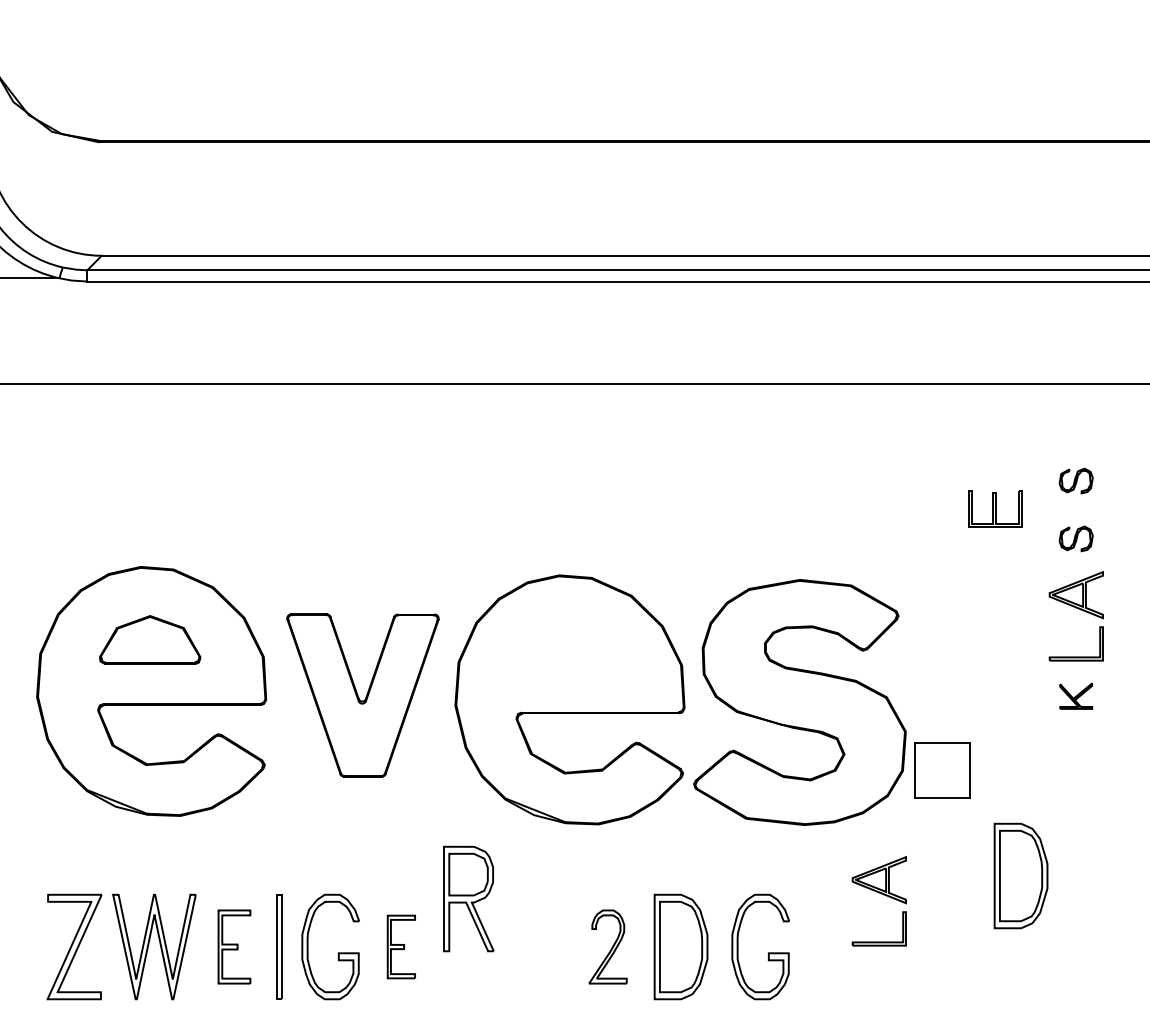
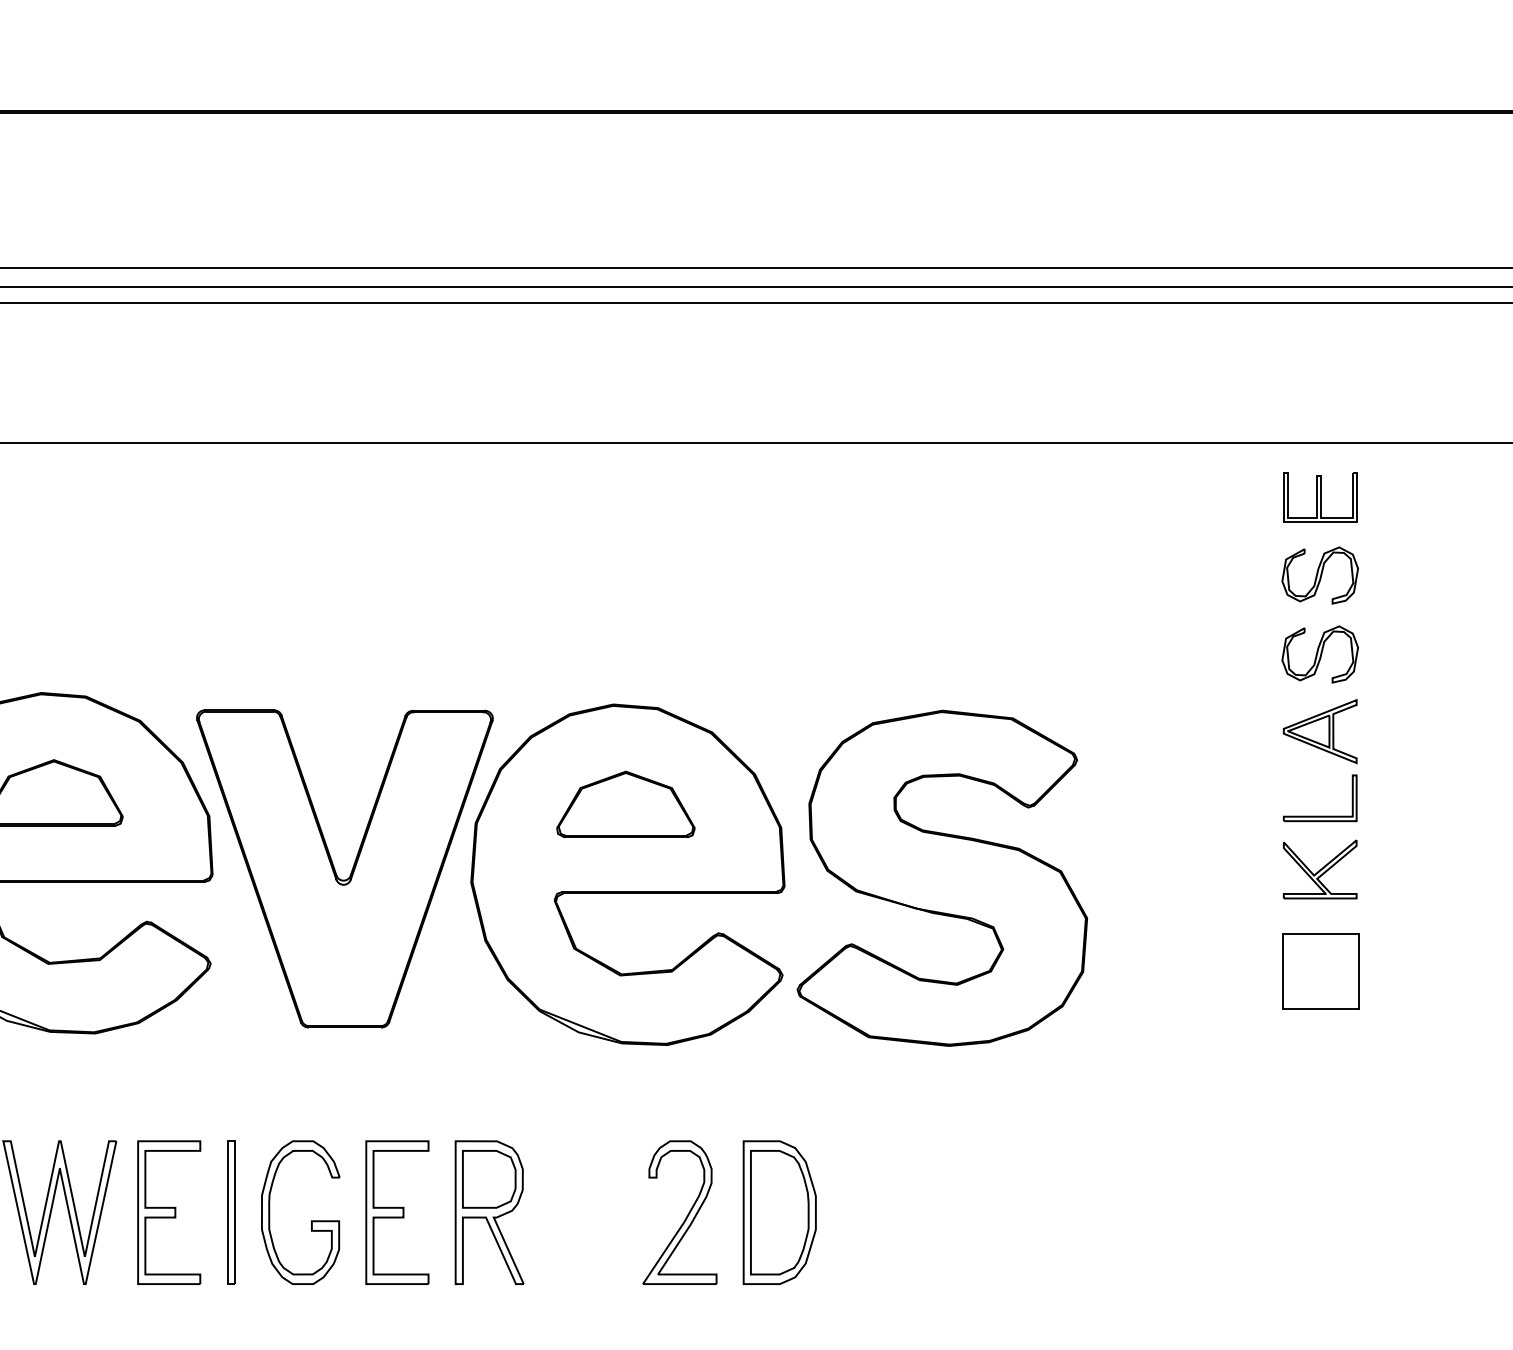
part: (1075, 480) -> (1319, 574), size x1.67
part: (995, 508) -> (1320, 496), moved
part: (1075, 538) -> (1319, 654), size x1.67
part: (568, 648) -> (625, 804), added
part: (362, 695) -> (344, 868), size x1.43
part: (1075, 696) -> (1319, 870), size x1.67
part: (942, 770) -> (1320, 971), moved
part: (1020, 875) -> (1243, 1114), removed
part: (881, 894) -> (1053, 1140), removed
part: (468, 898) -> (489, 1211), moved
part: (234, 946) -> (169, 1211), size x1.43
part: (401, 946) -> (397, 1211), size x1.67
part: (607, 946) -> (679, 1211), size x1.43
part: (767, 953) -> (897, 1221), removed

